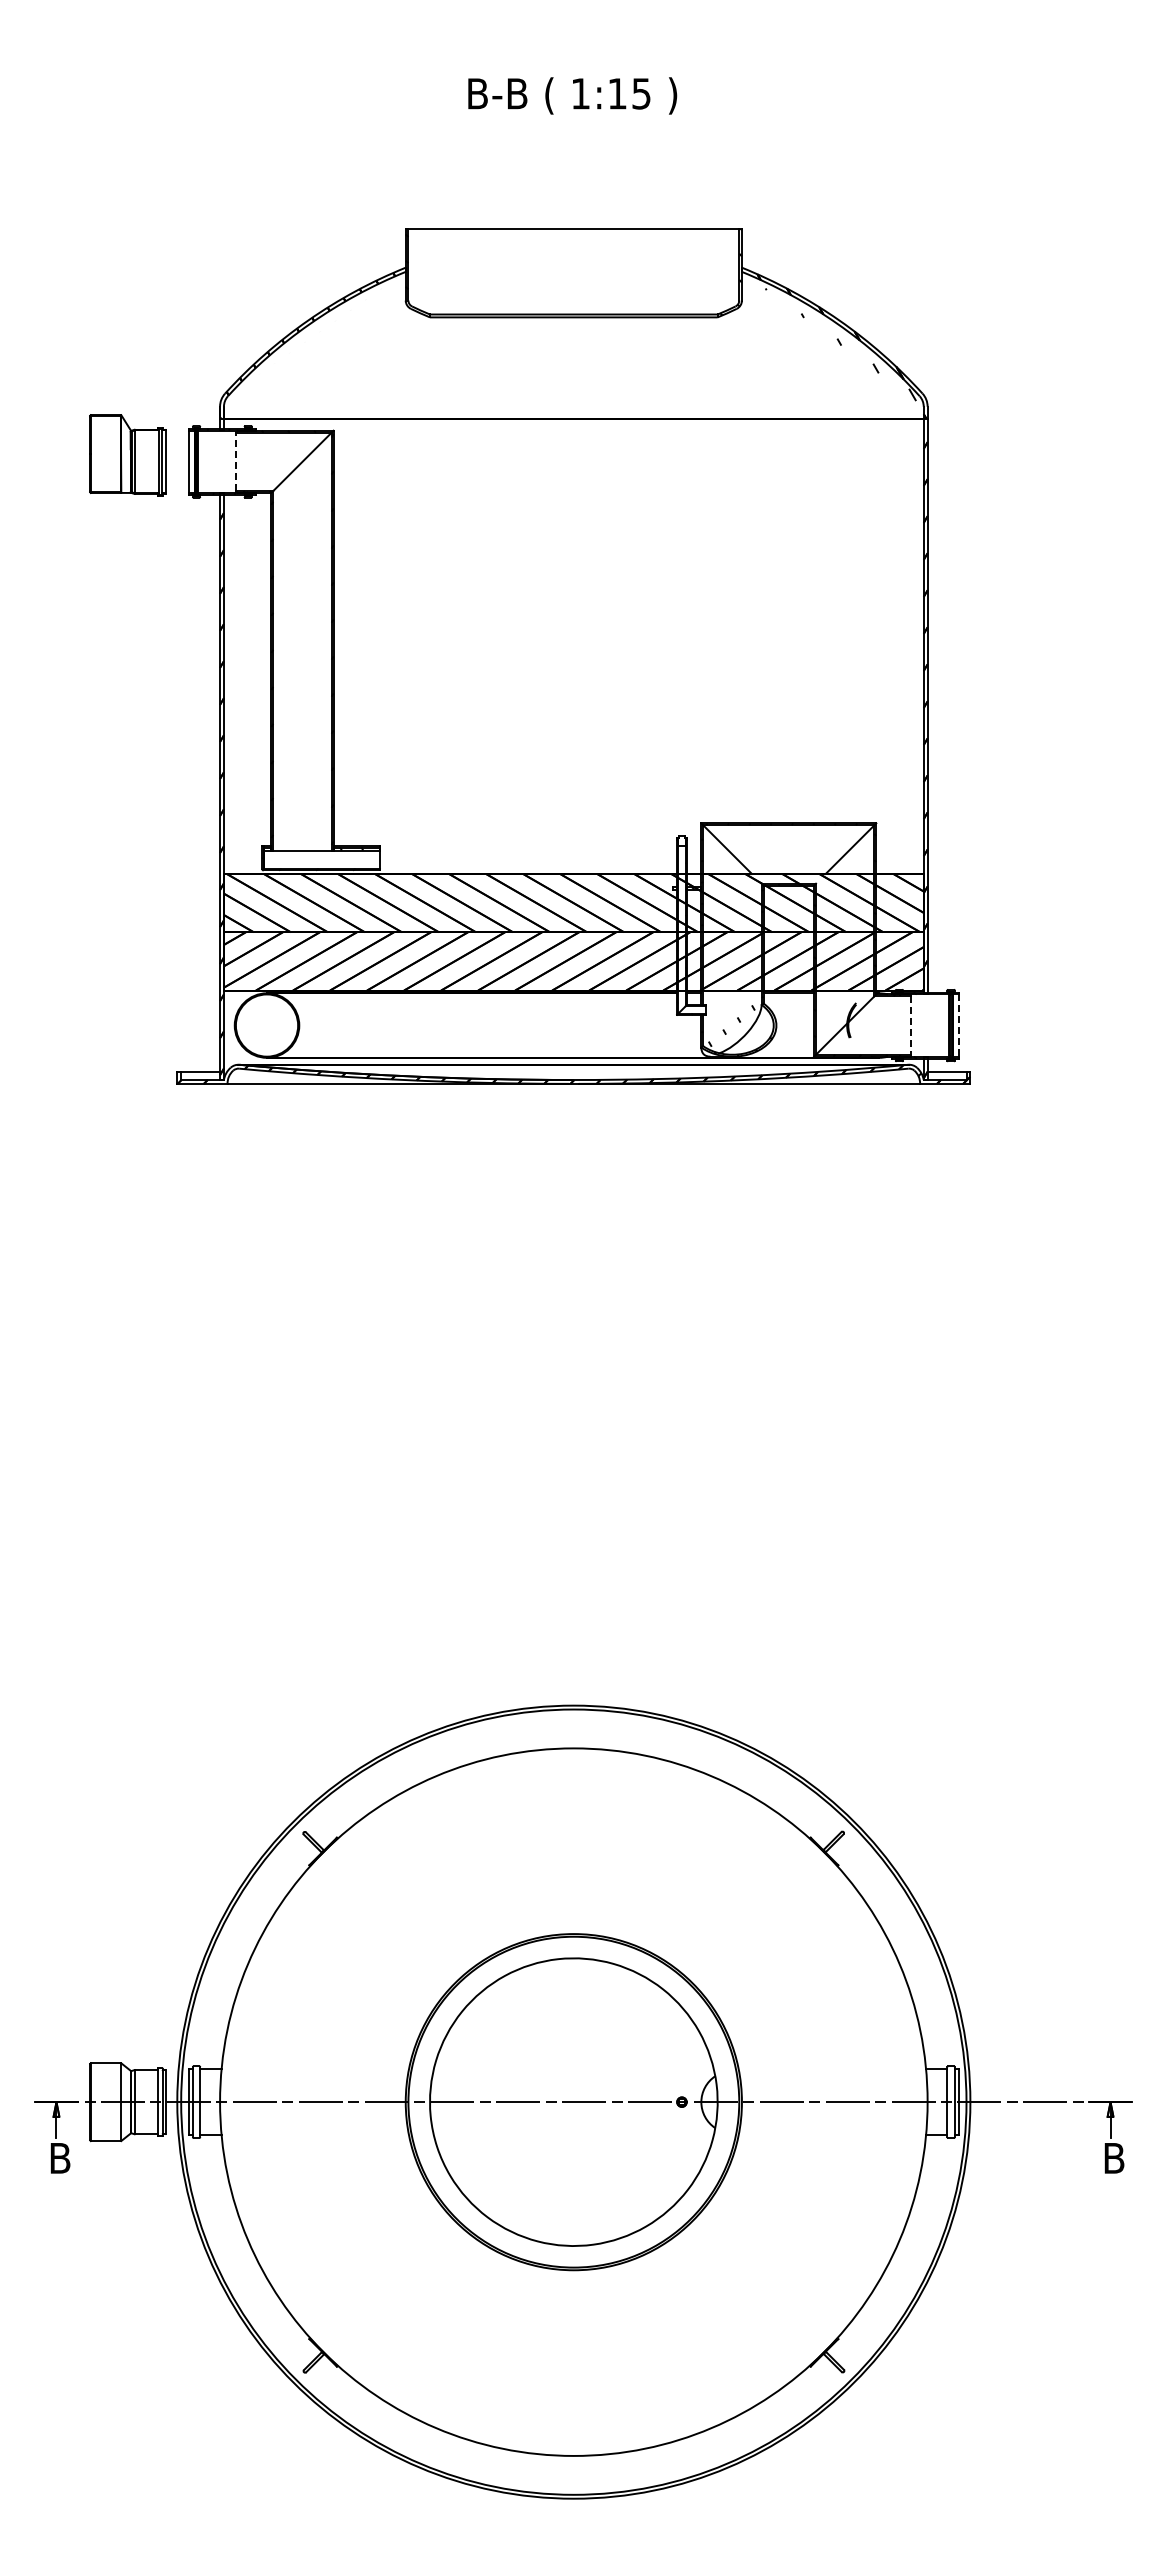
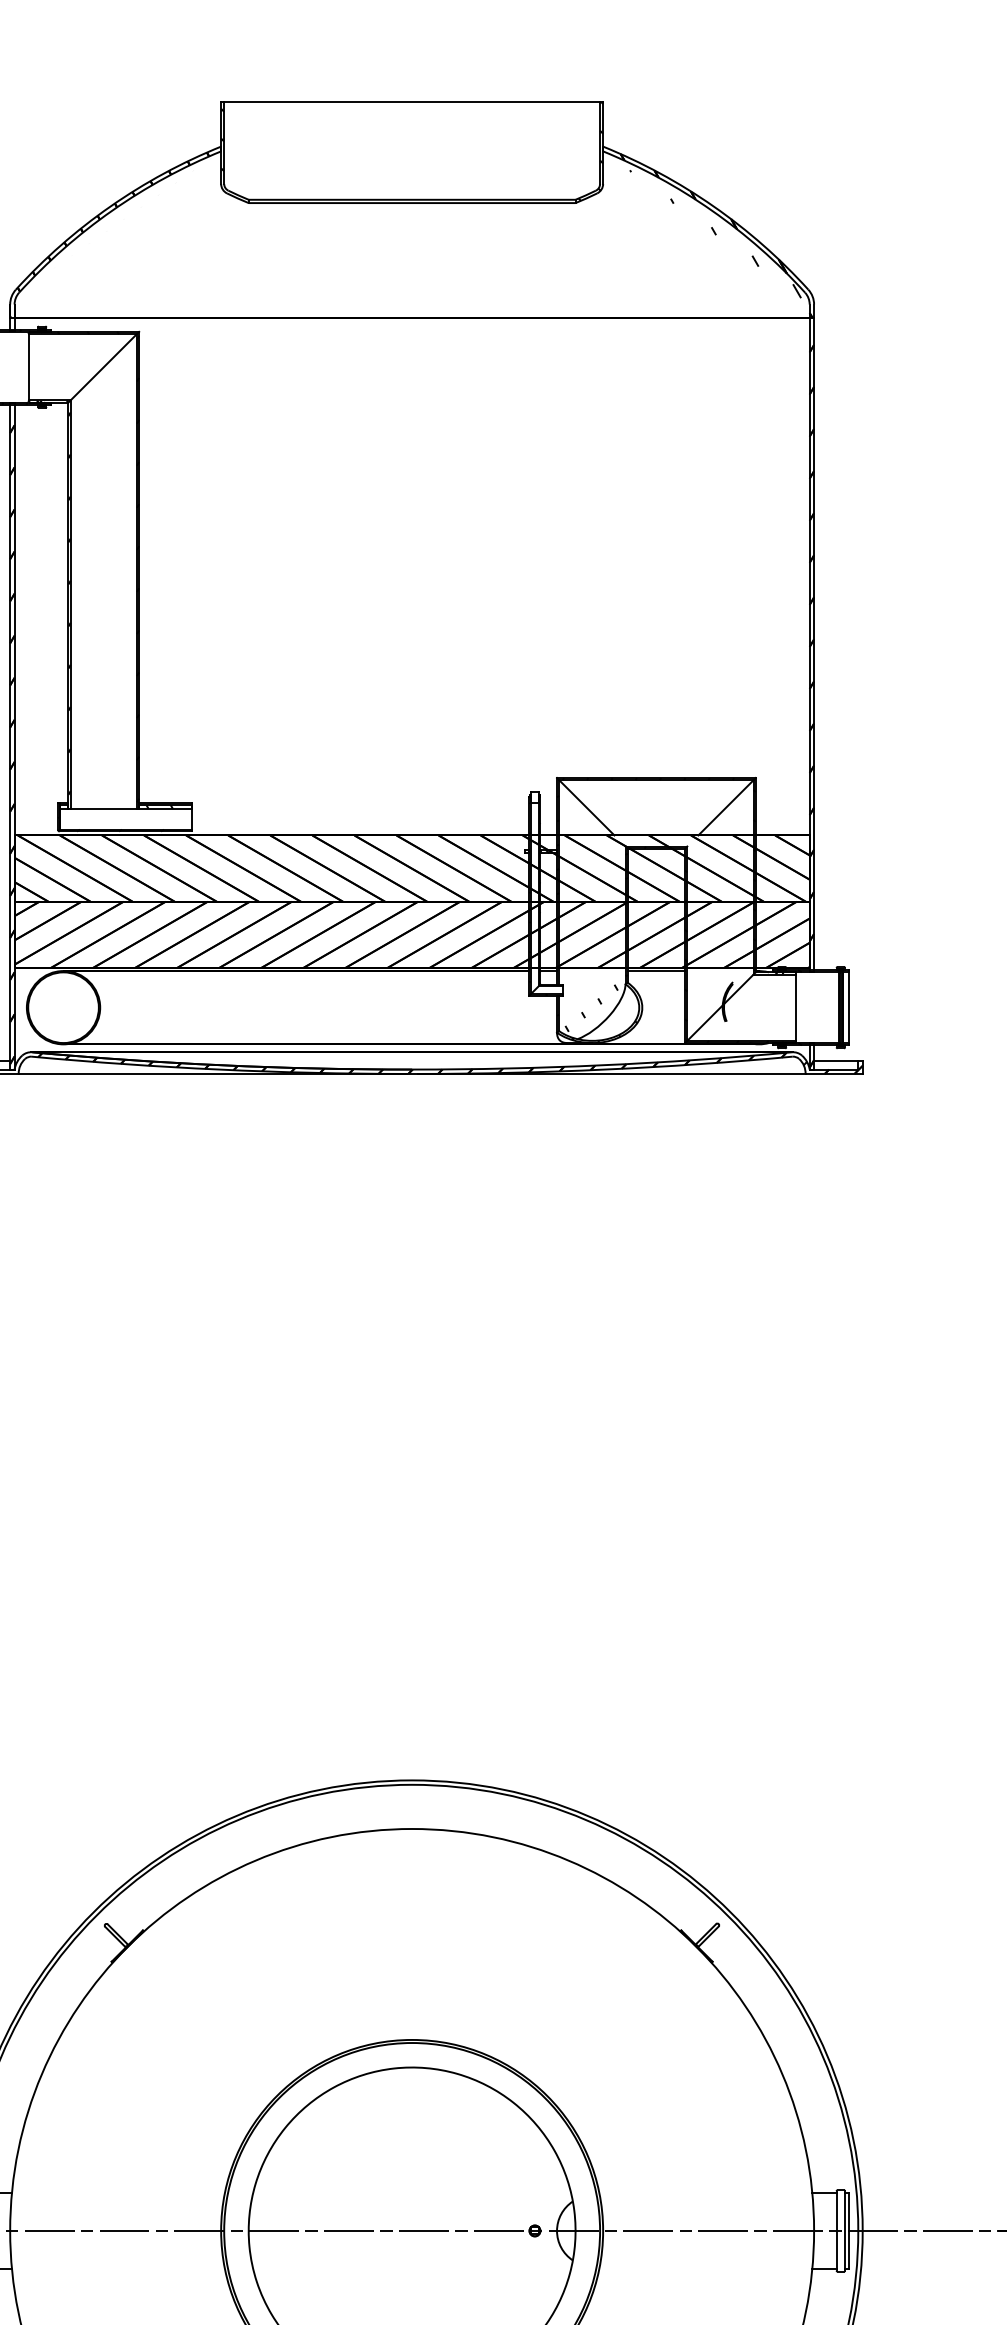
line: (236, 461) -> (28, 366), dashed -> solid
line: (911, 1026) -> (795, 1008), dashed -> solid
line: (958, 1026) -> (849, 1008), dashed -> solid

